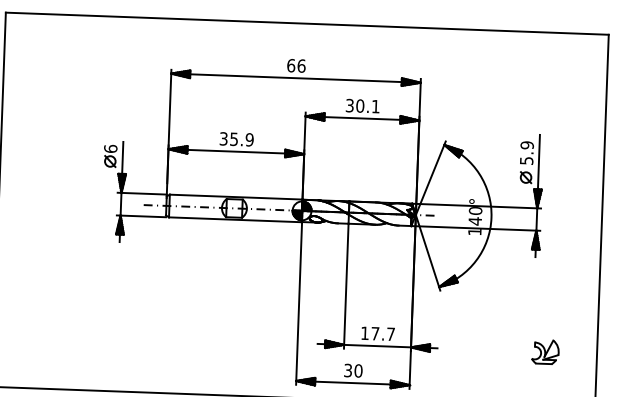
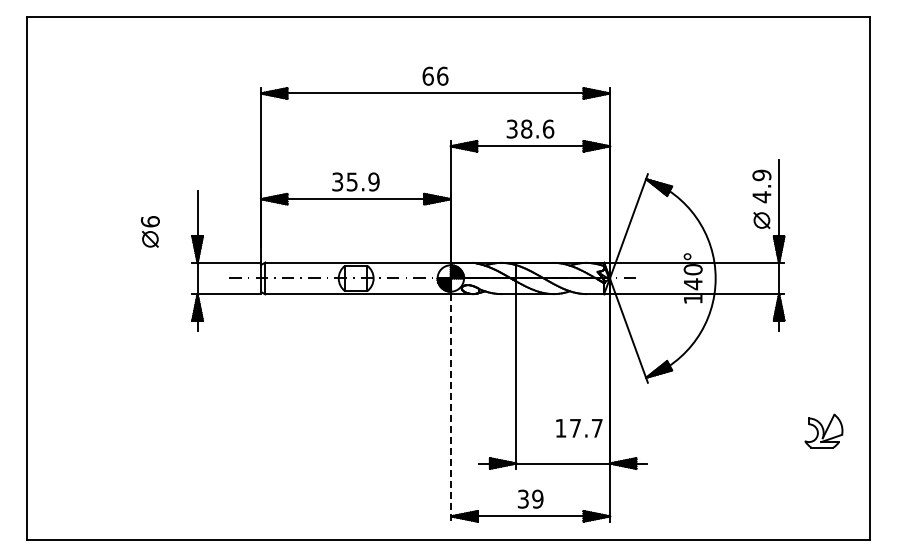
text: (368, 105) -> (537, 128), 30.1 -> 38.6
part: (109, 155) -> (149, 231), moved
text: (526, 161) -> (761, 197), 5.9 -> 4.9
line: (299, 303) -> (451, 407), solid -> dashed
text: (378, 333) -> (579, 428), moved
part: (545, 351) -> (823, 430), moved
text: (358, 370) -> (537, 498), 30 -> 39

